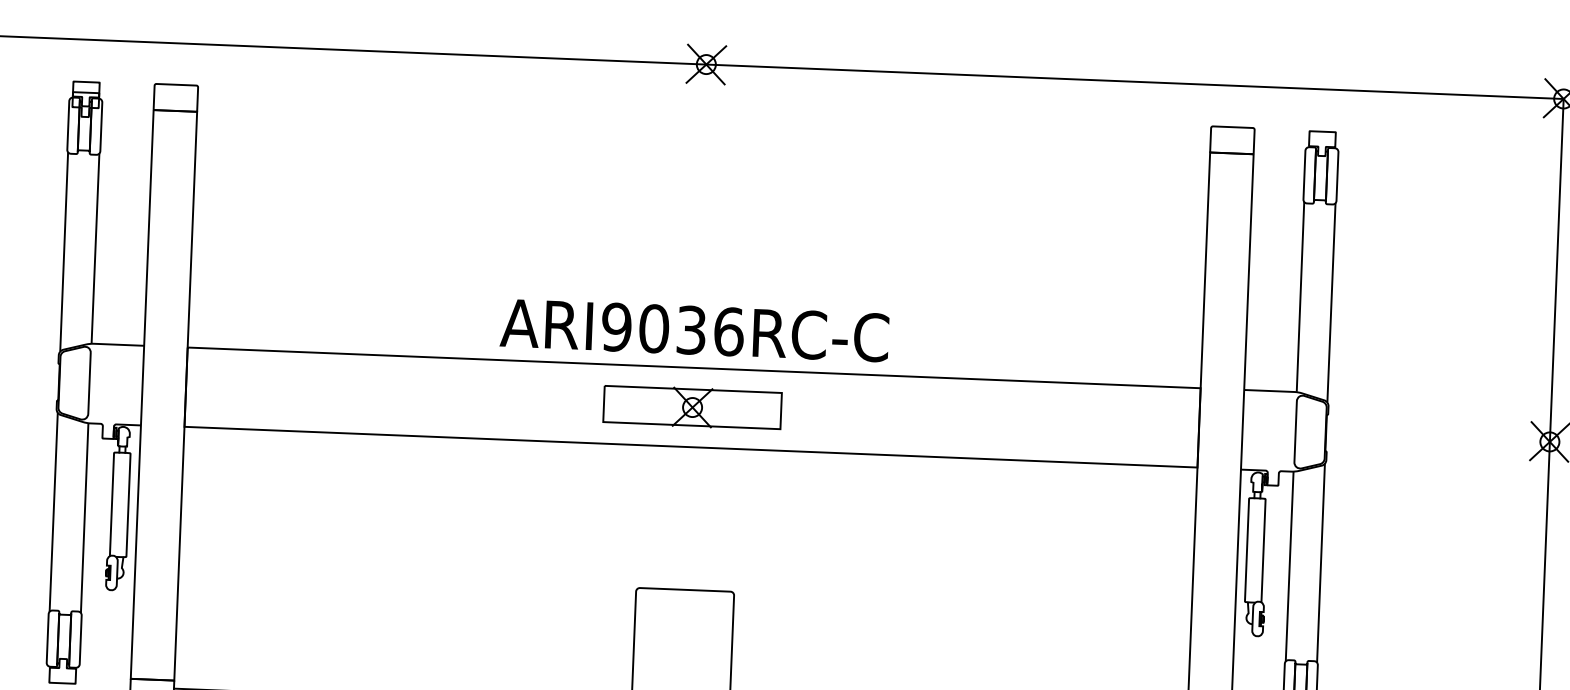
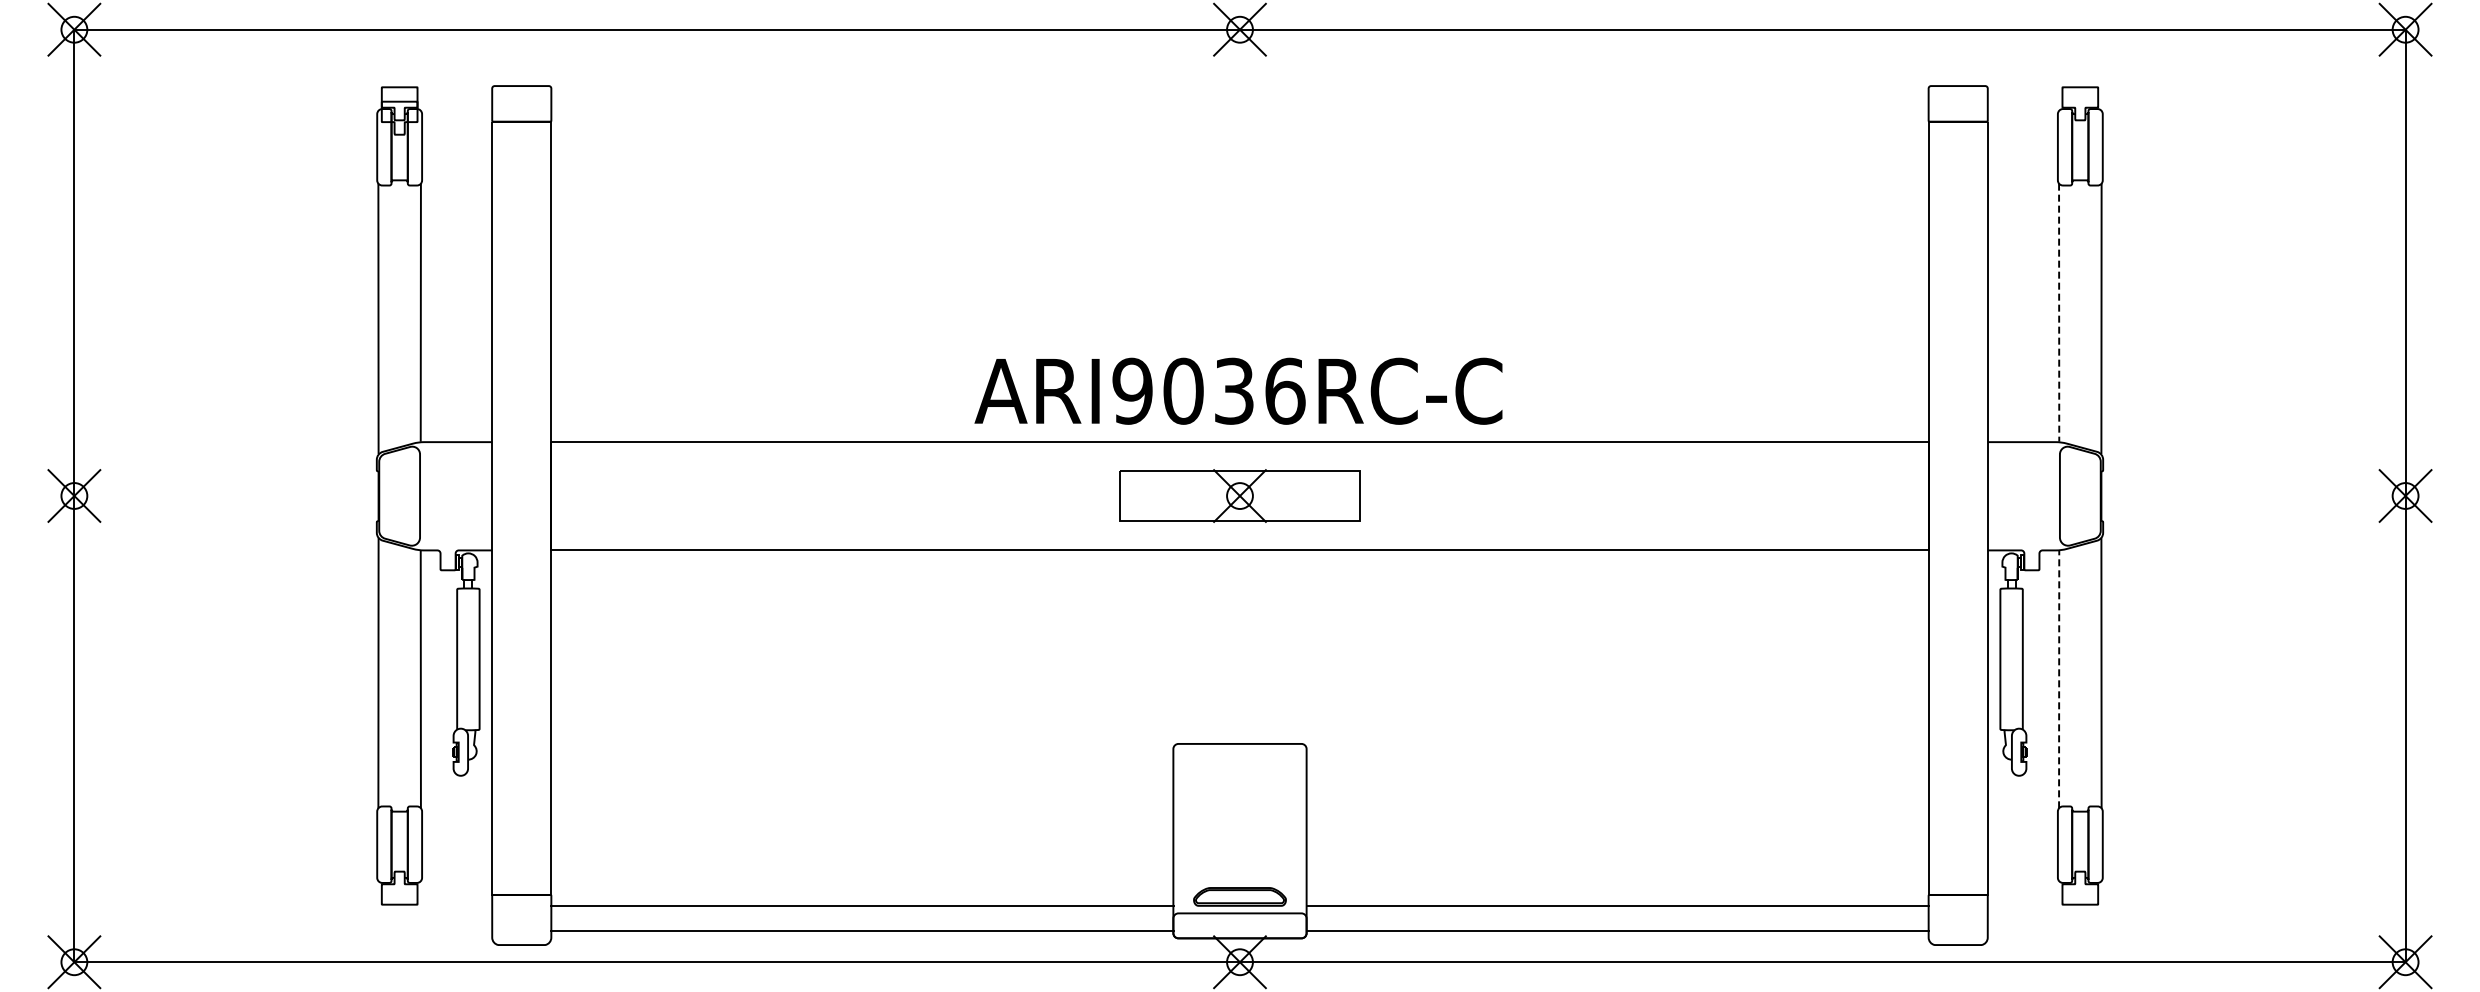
line: (1300, 297) -> (2059, 313), solid -> dashed
line: (1289, 565) -> (2059, 678), solid -> dashed

